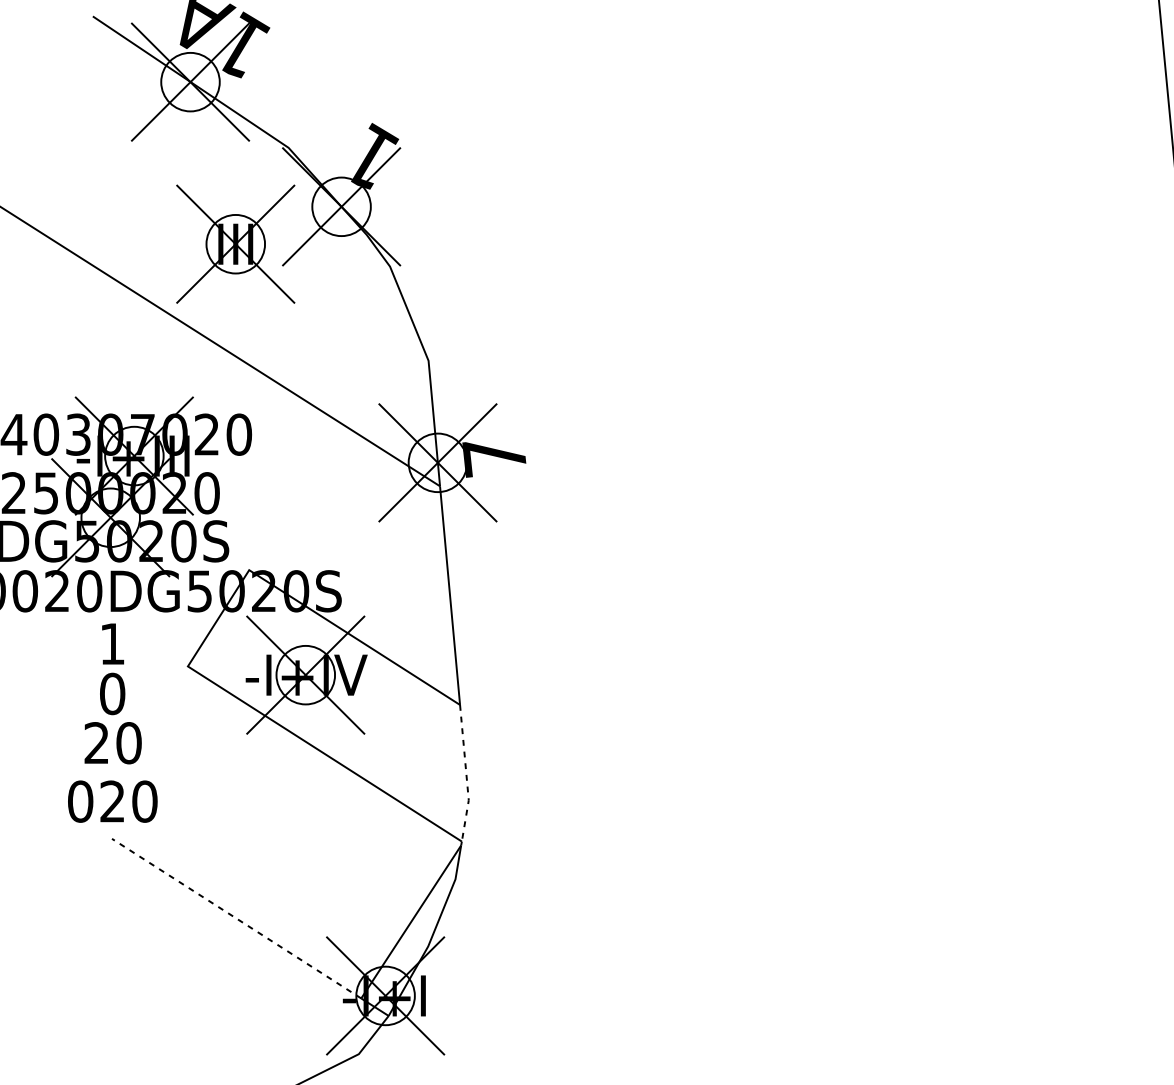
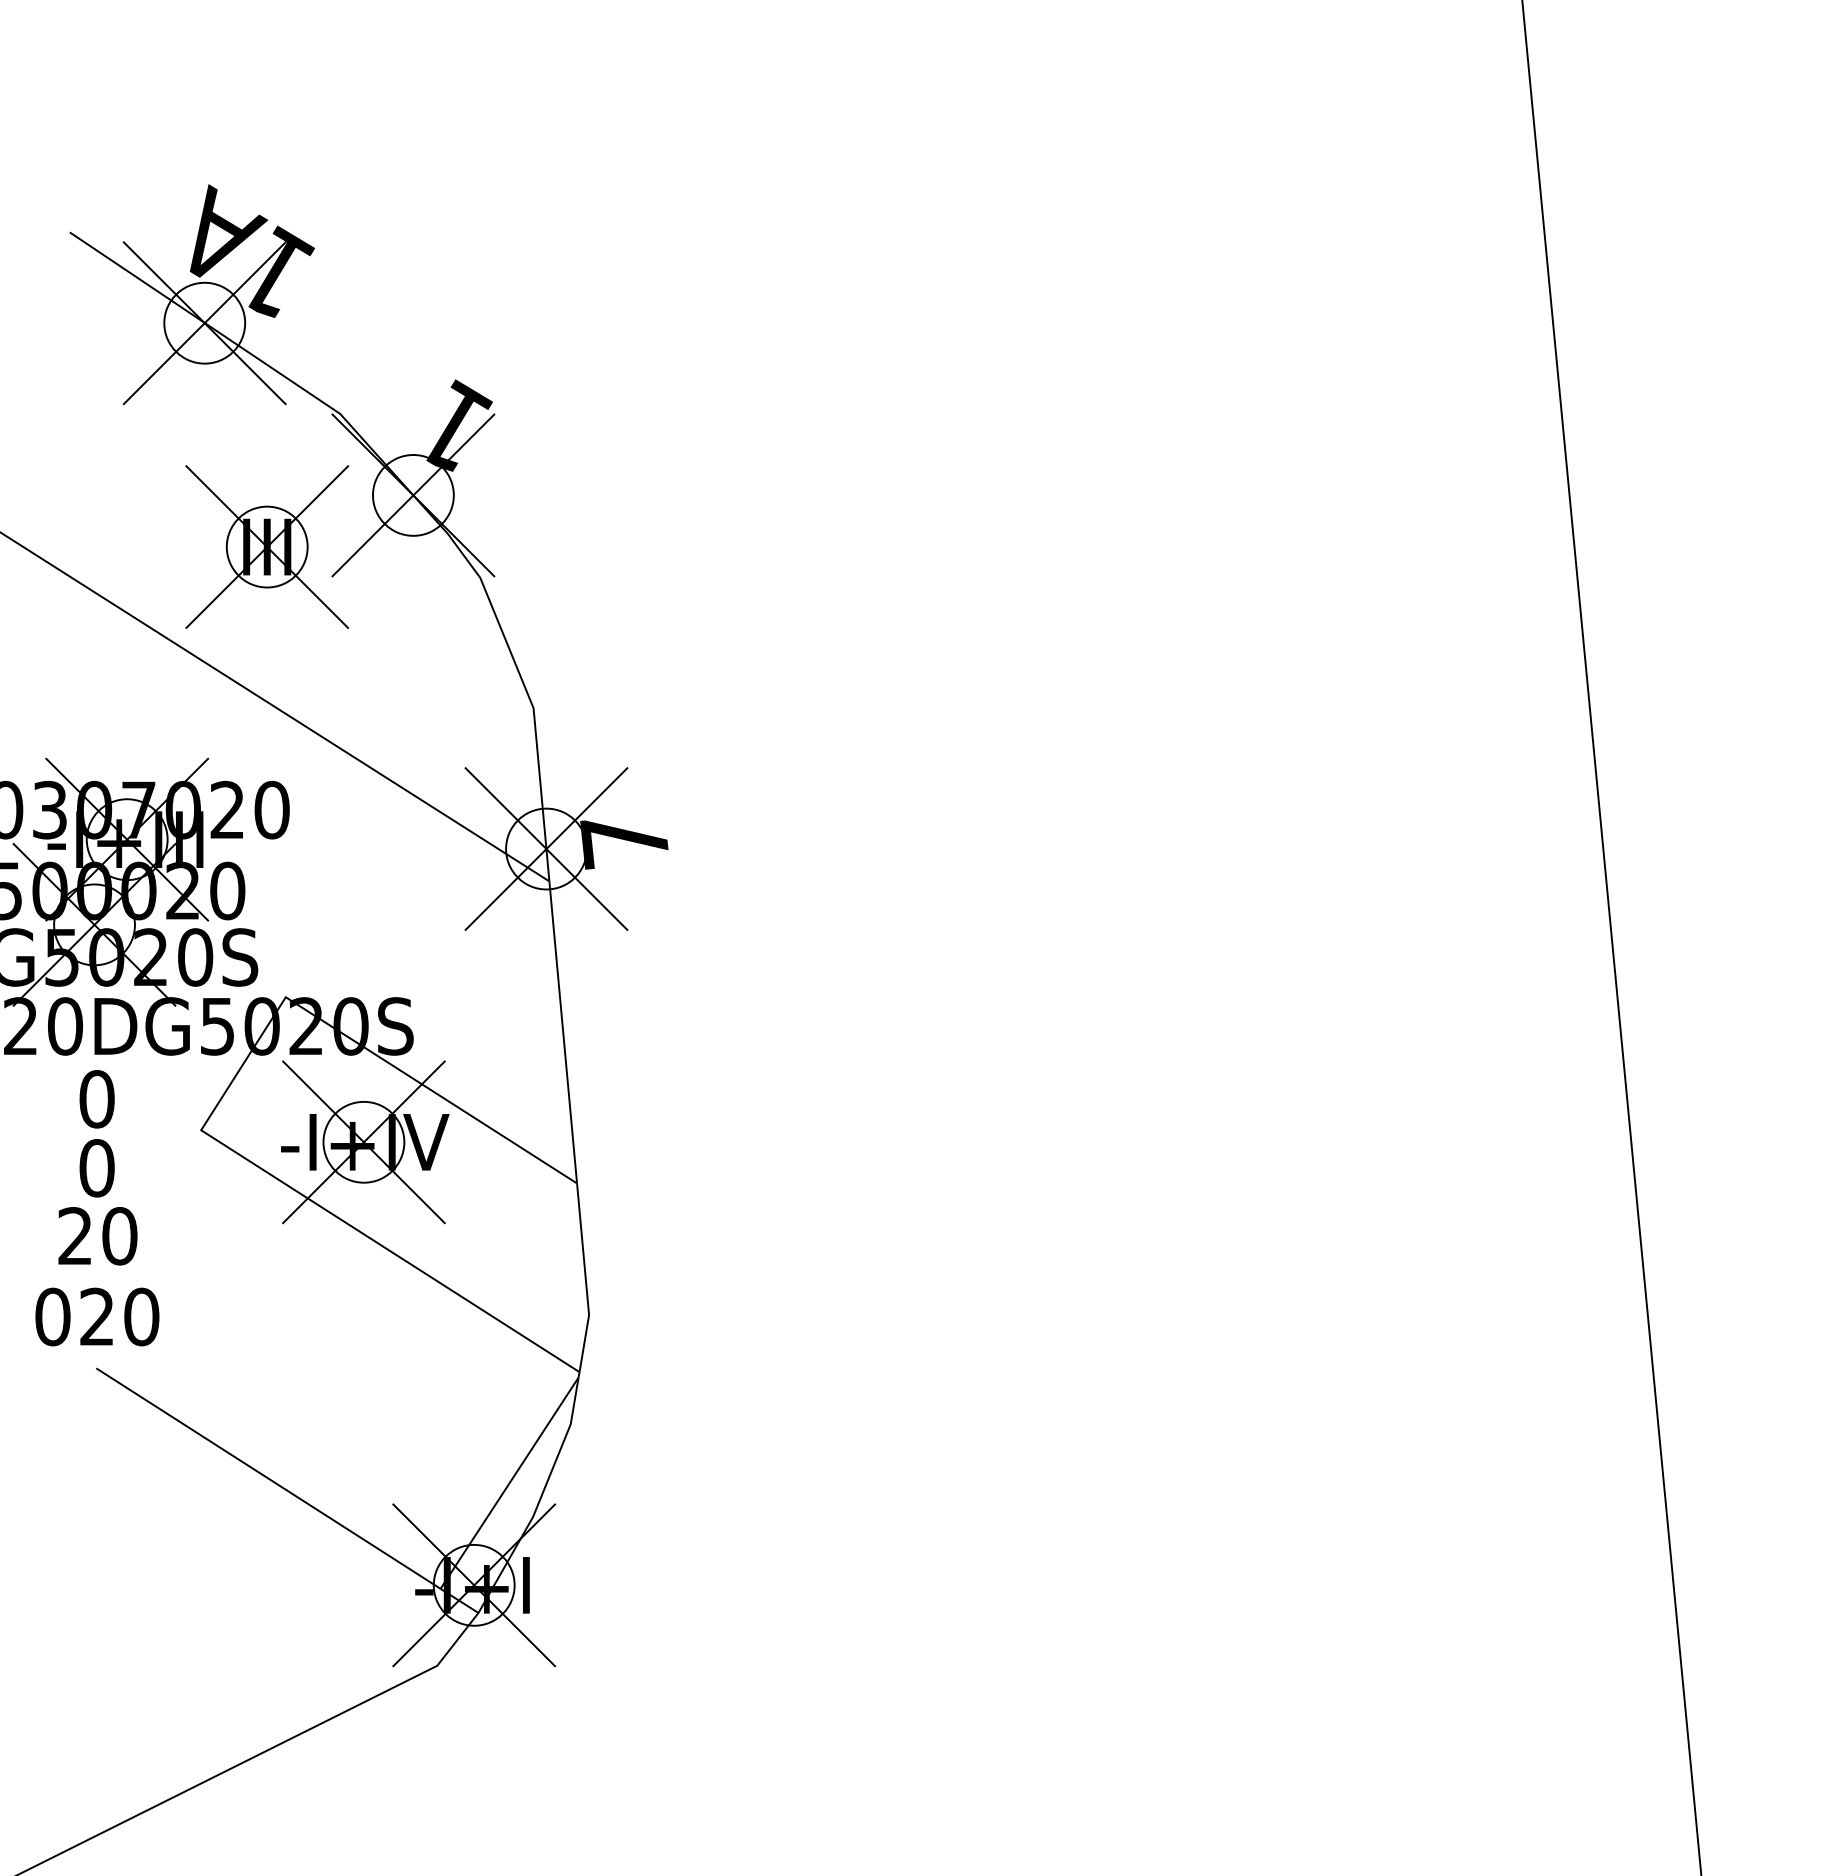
text: (112, 644) -> (96, 1099), 1 -> 0
line: (466, 773) -> (585, 1278), dashed -> solid
line: (236, 918) -> (268, 1478), dashed -> solid

